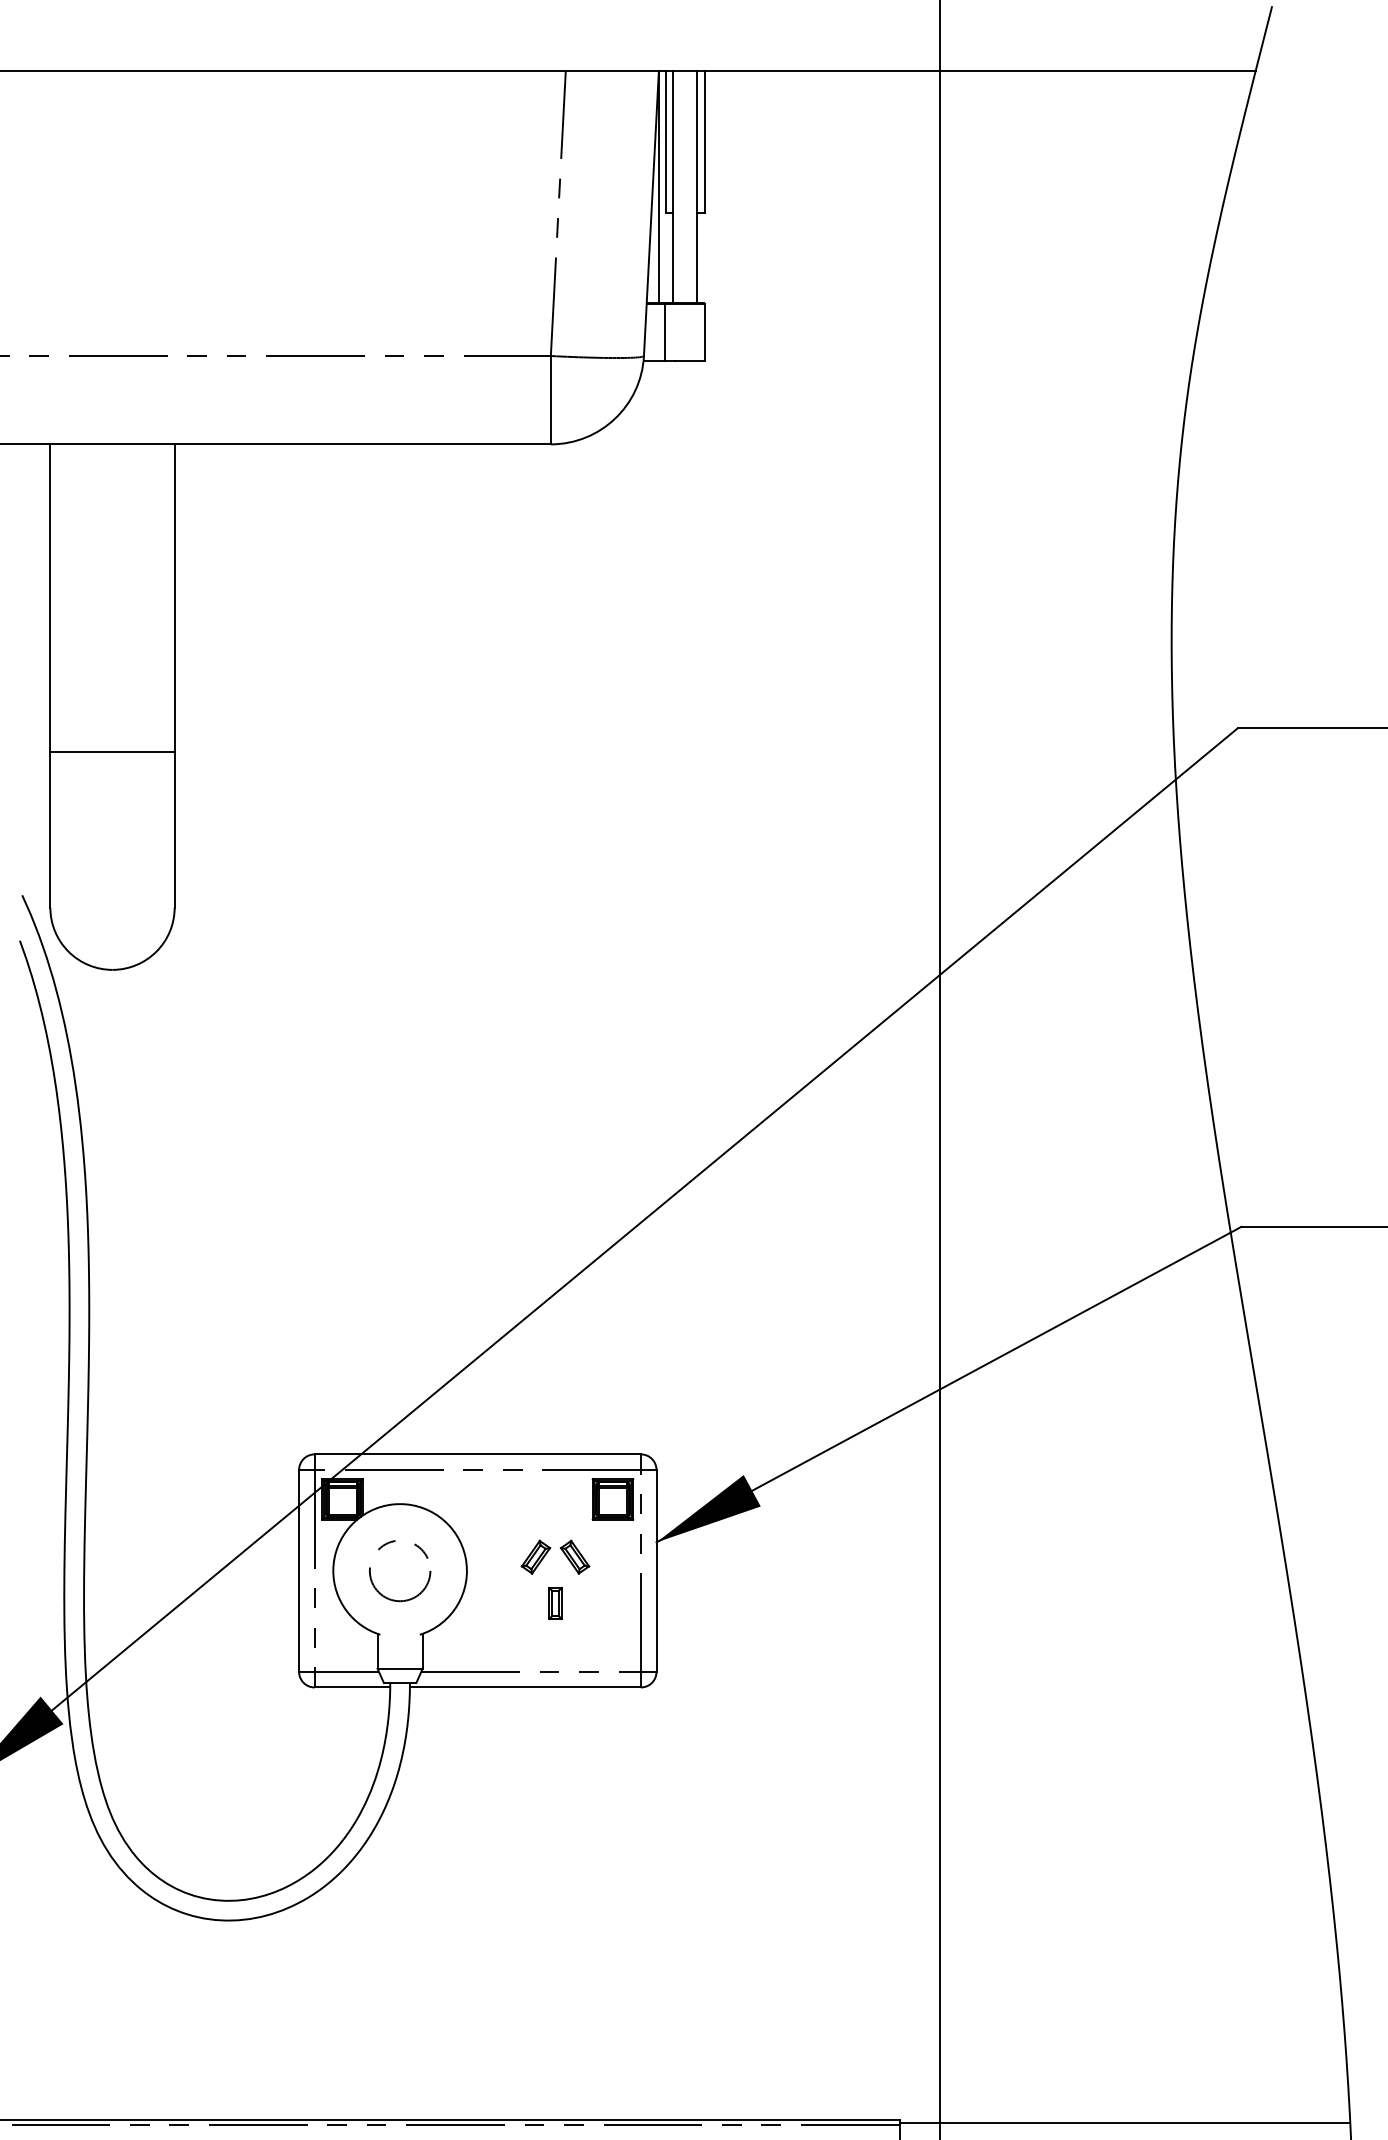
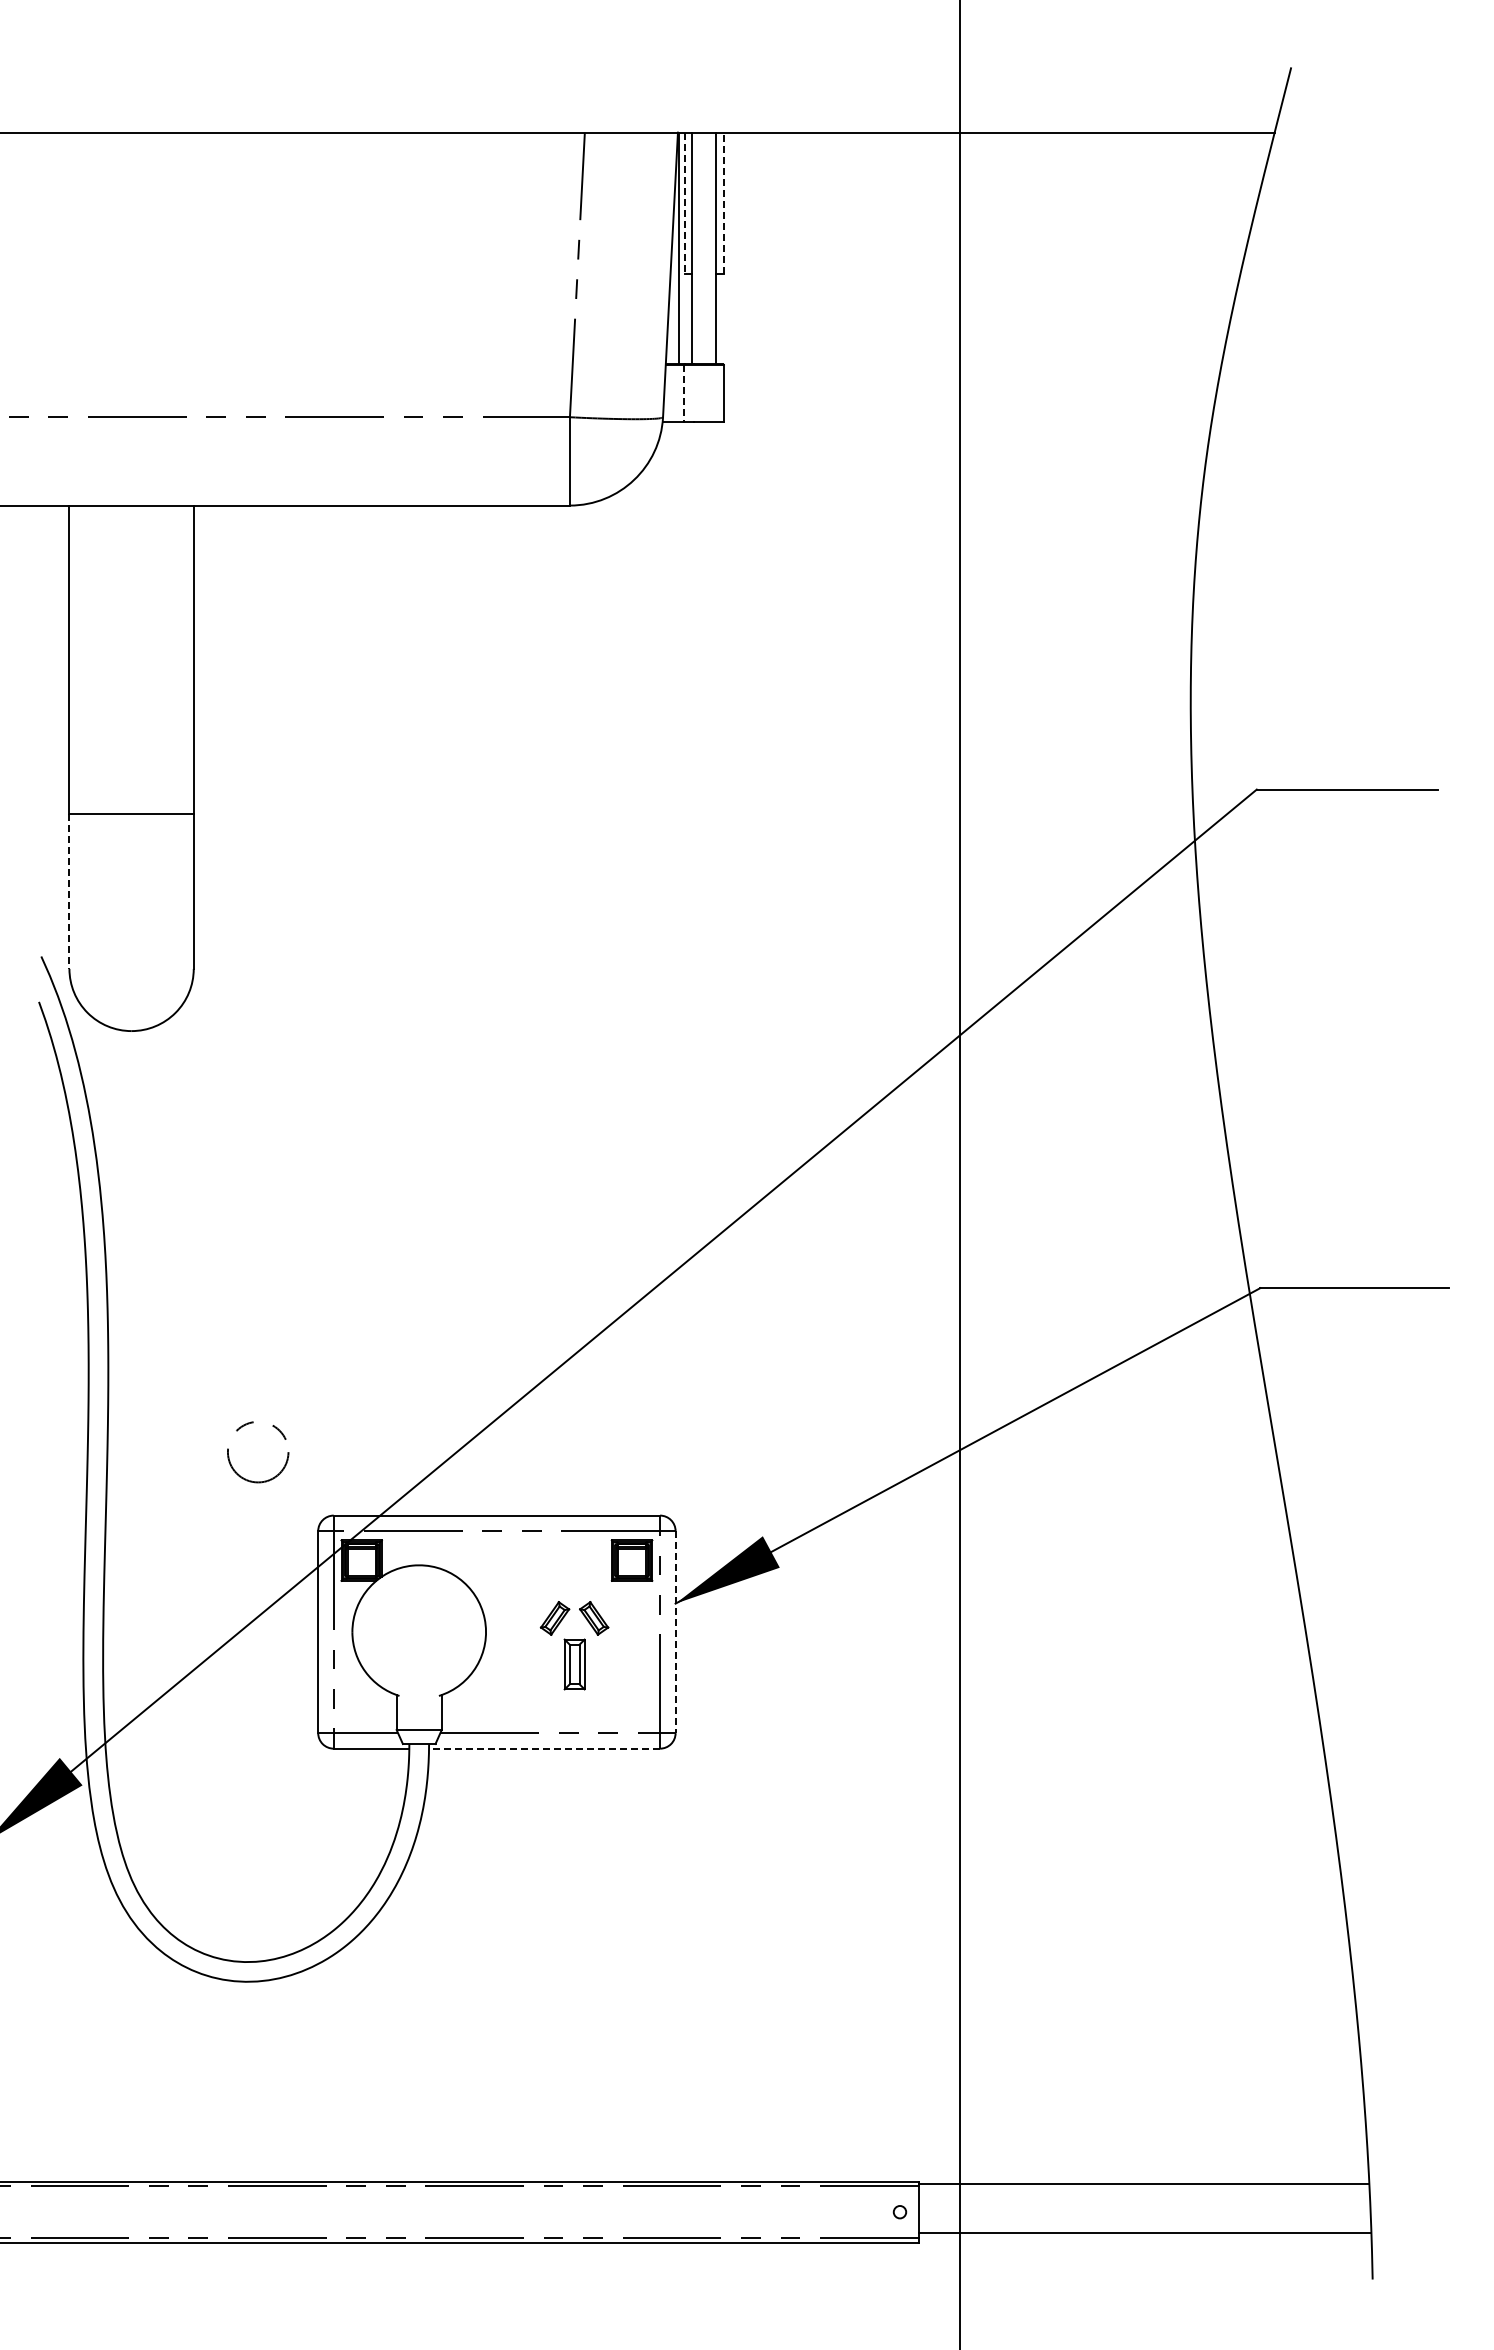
line: (665, 142) -> (684, 203), solid -> dashed
line: (705, 142) -> (724, 203), solid -> dashed
line: (664, 333) -> (683, 394), solid -> dashed
line: (50, 830) -> (69, 891), solid -> dashed
circle: (400, 1571) -> (258, 1452), moved
line: (656, 1571) -> (675, 1632), solid -> dashed
part: (555, 1603) -> (574, 1664), size x1.6
line: (525, 1687) -> (544, 1748), solid -> dashed

